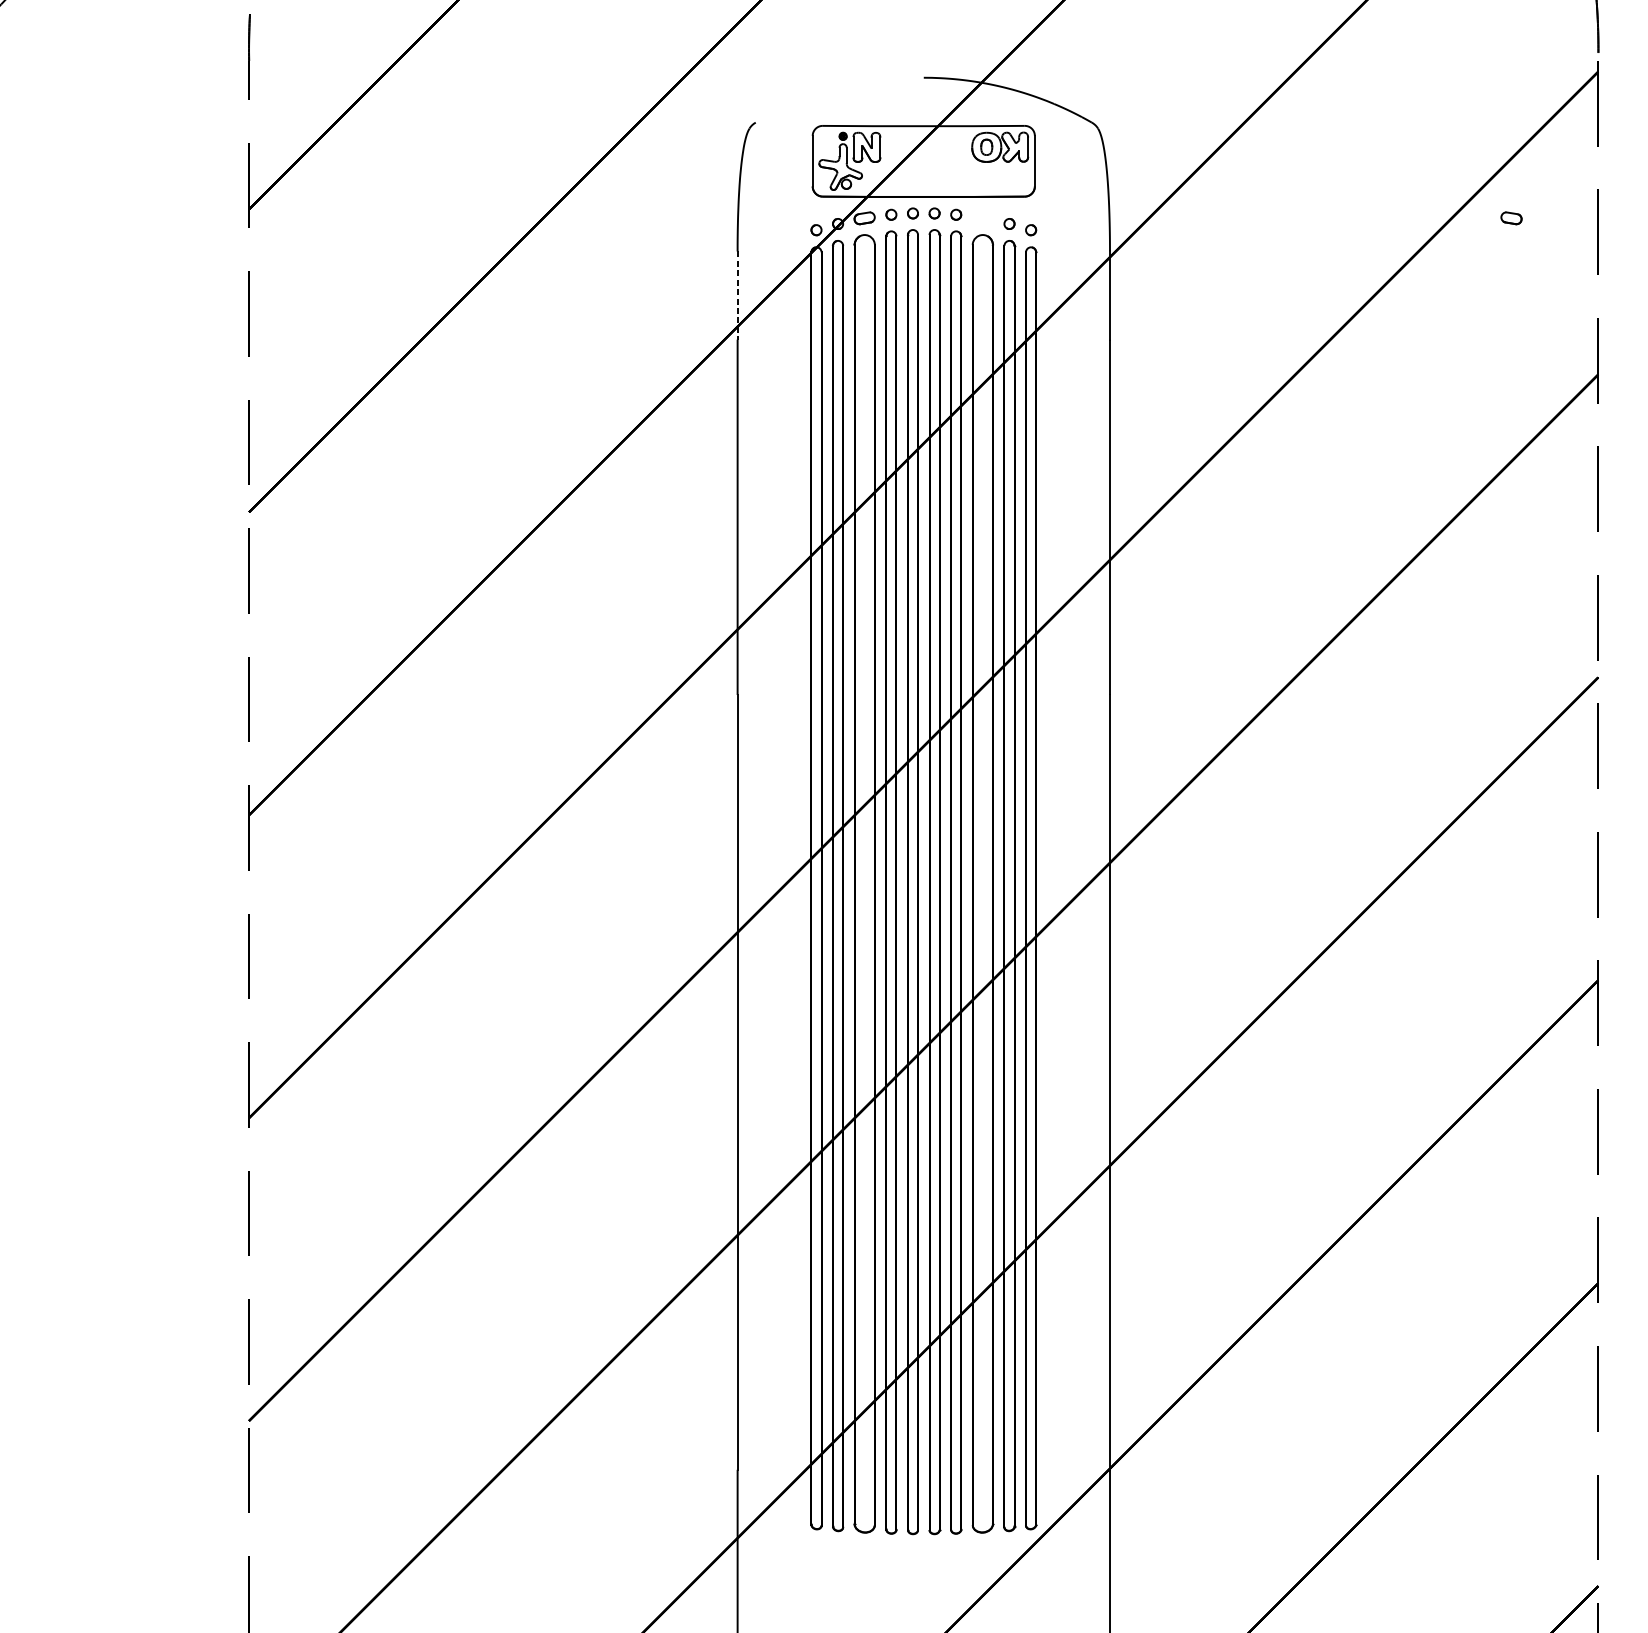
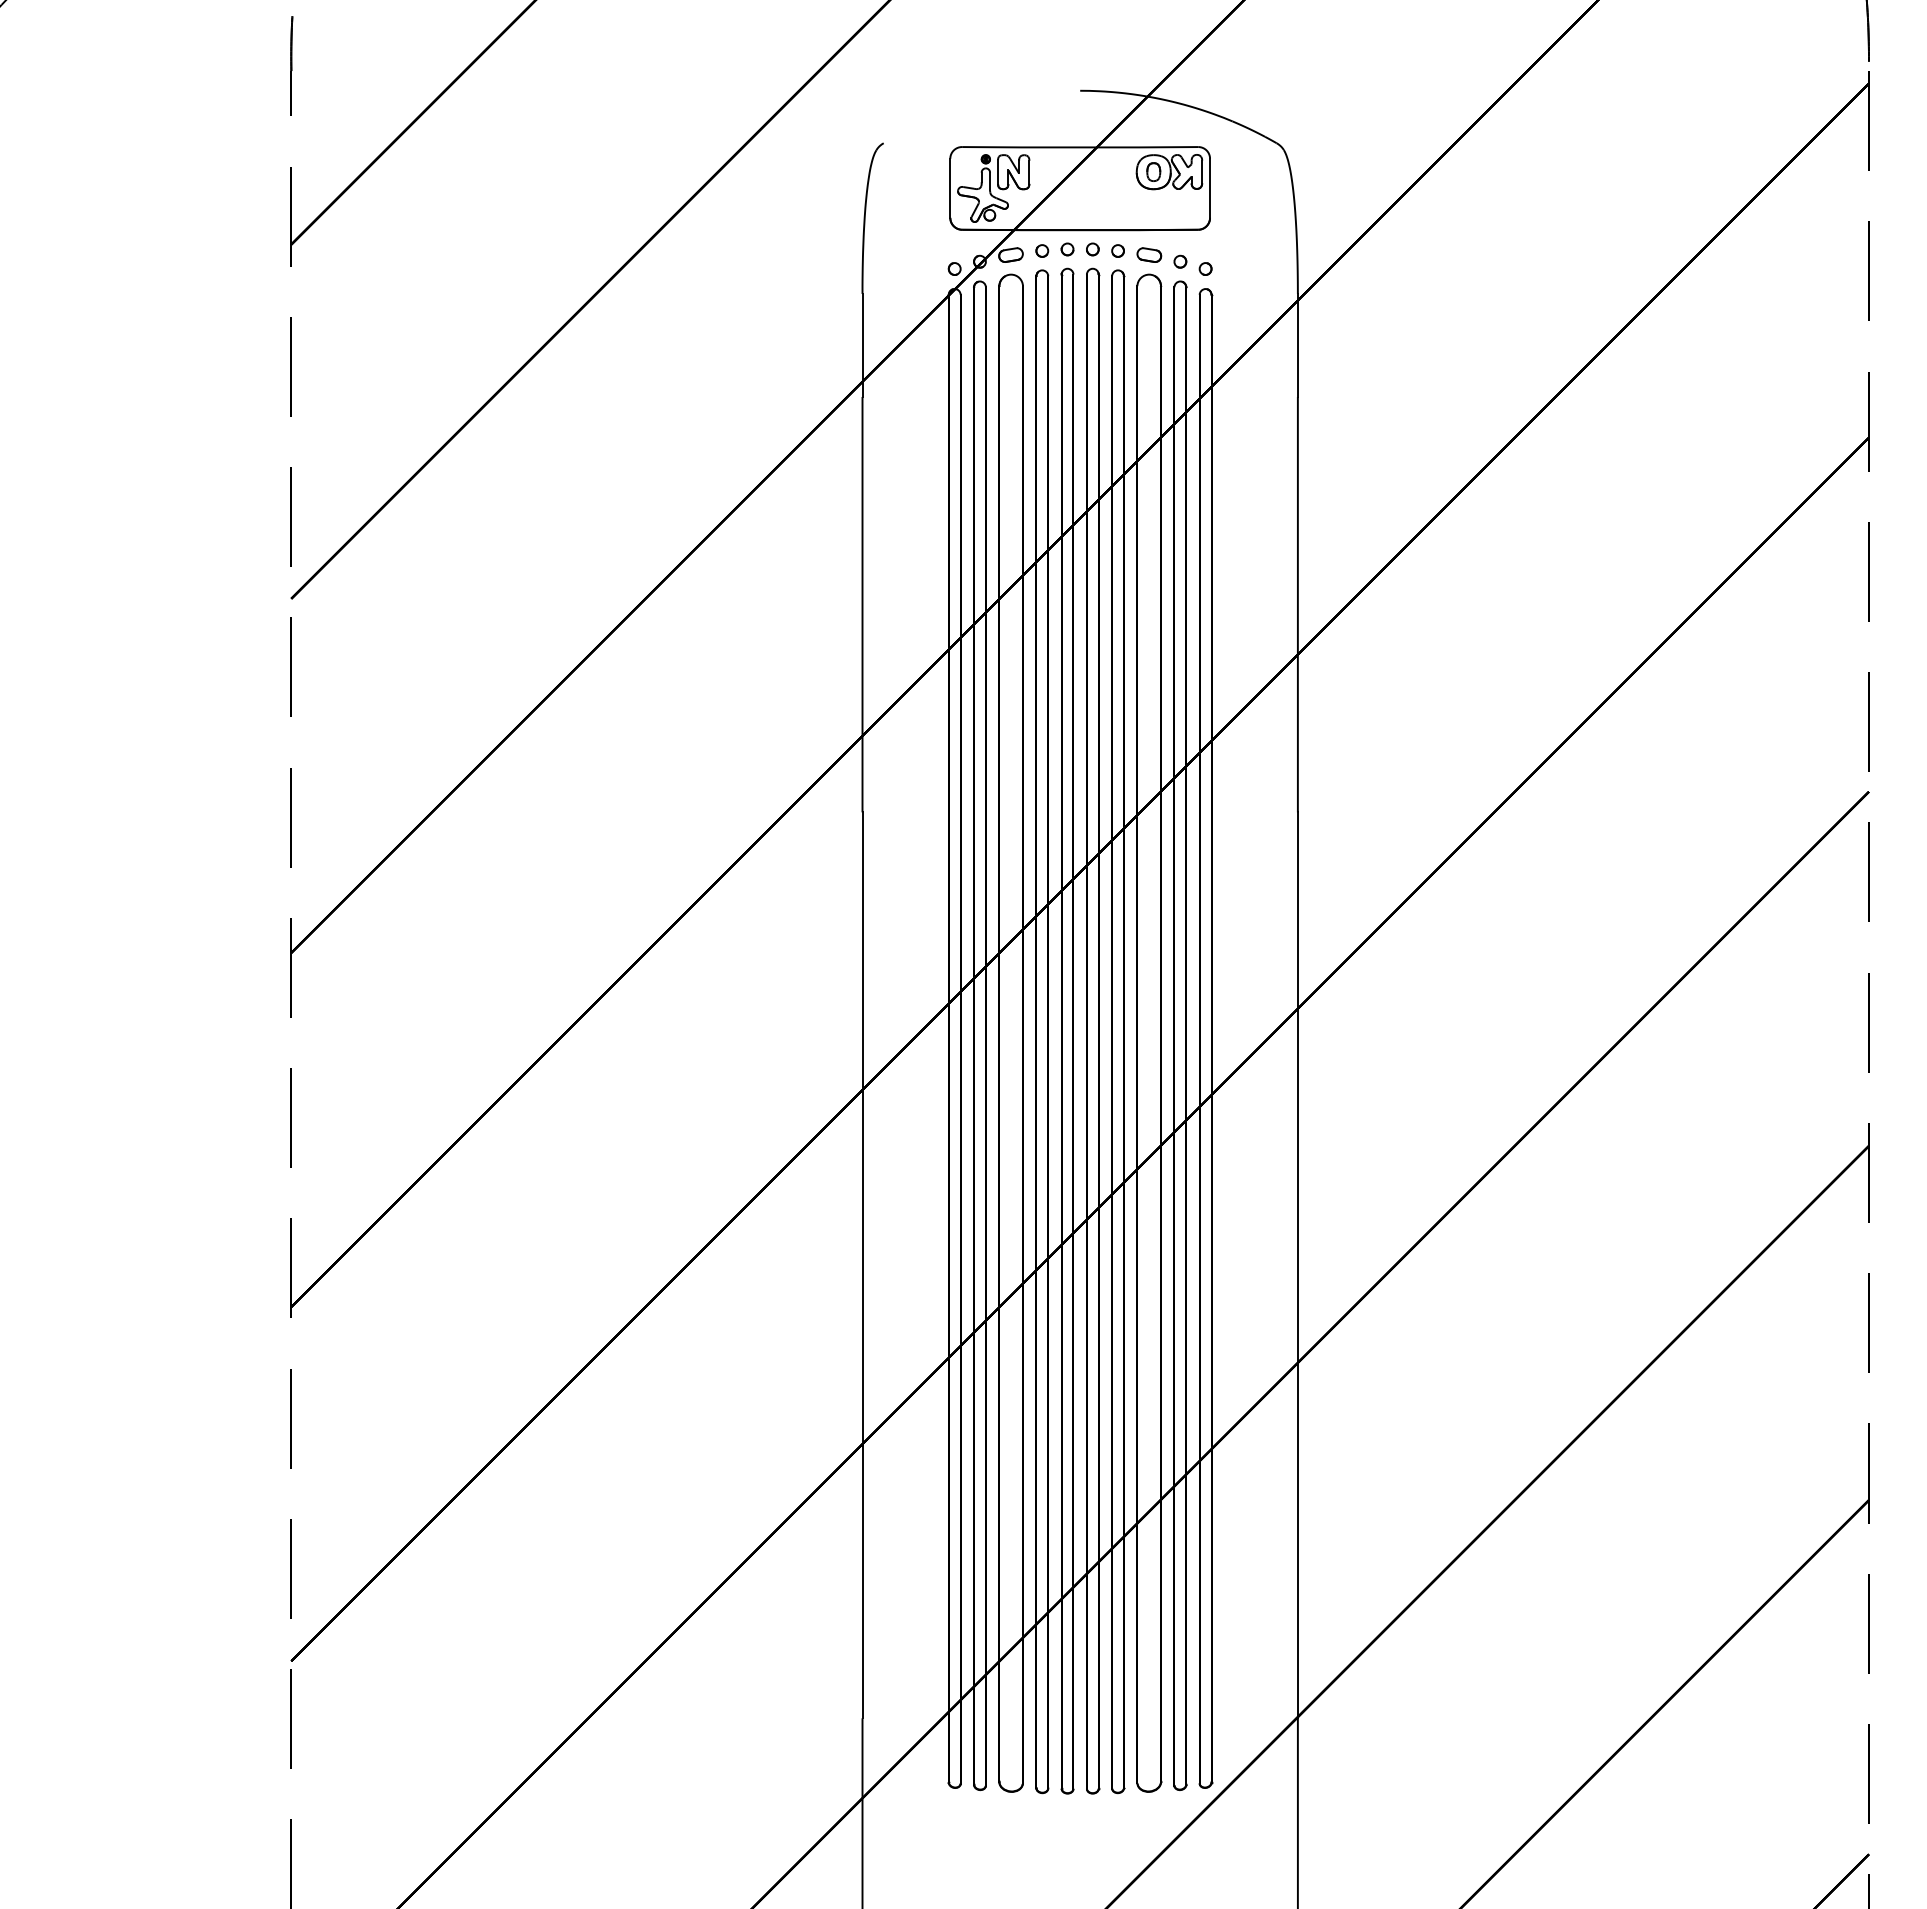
part: (1511, 217) -> (1149, 254), moved
line: (737, 295) -> (862, 345), dashed -> solid

